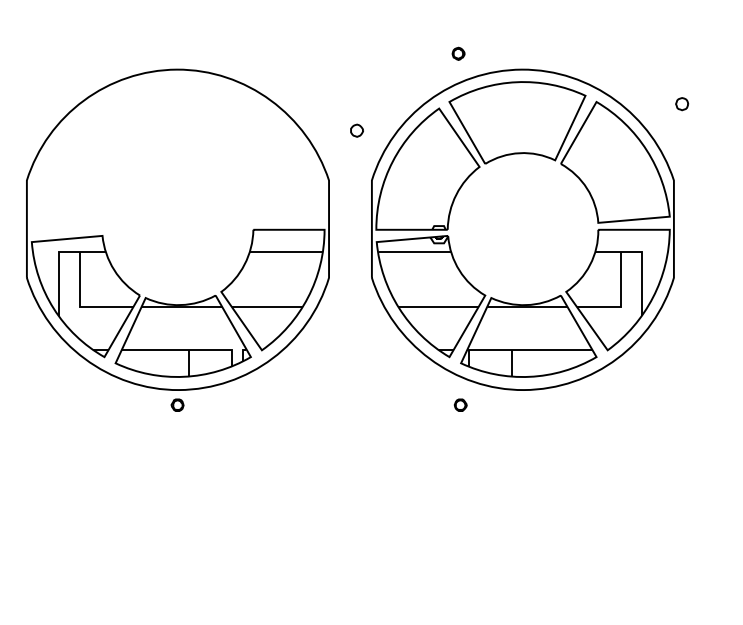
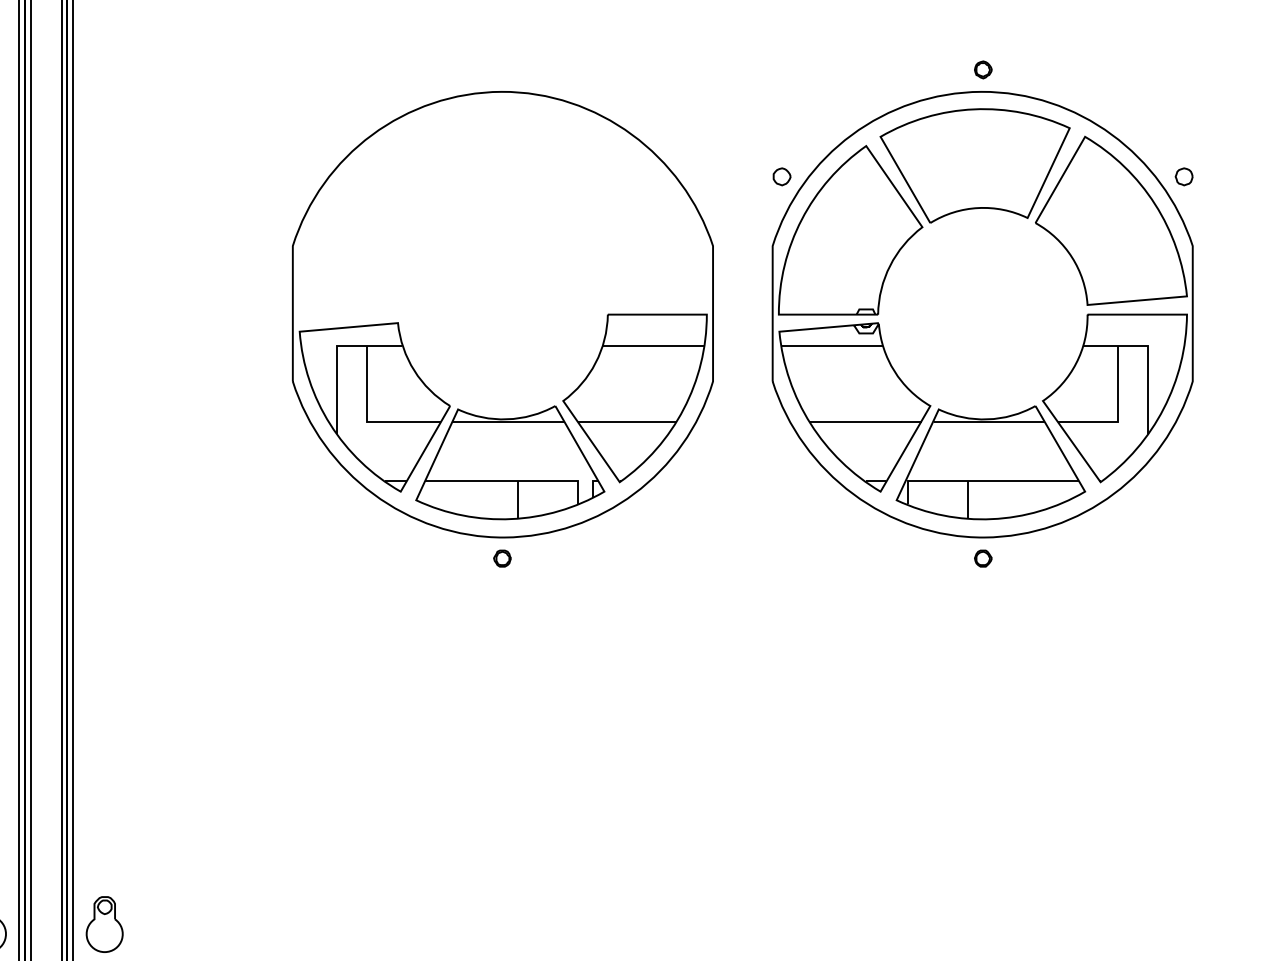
part: (458, 53) -> (983, 69), moved
part: (681, 103) -> (1183, 176), moved
part: (356, 130) -> (781, 176), moved
part: (460, 405) -> (983, 558), moved

